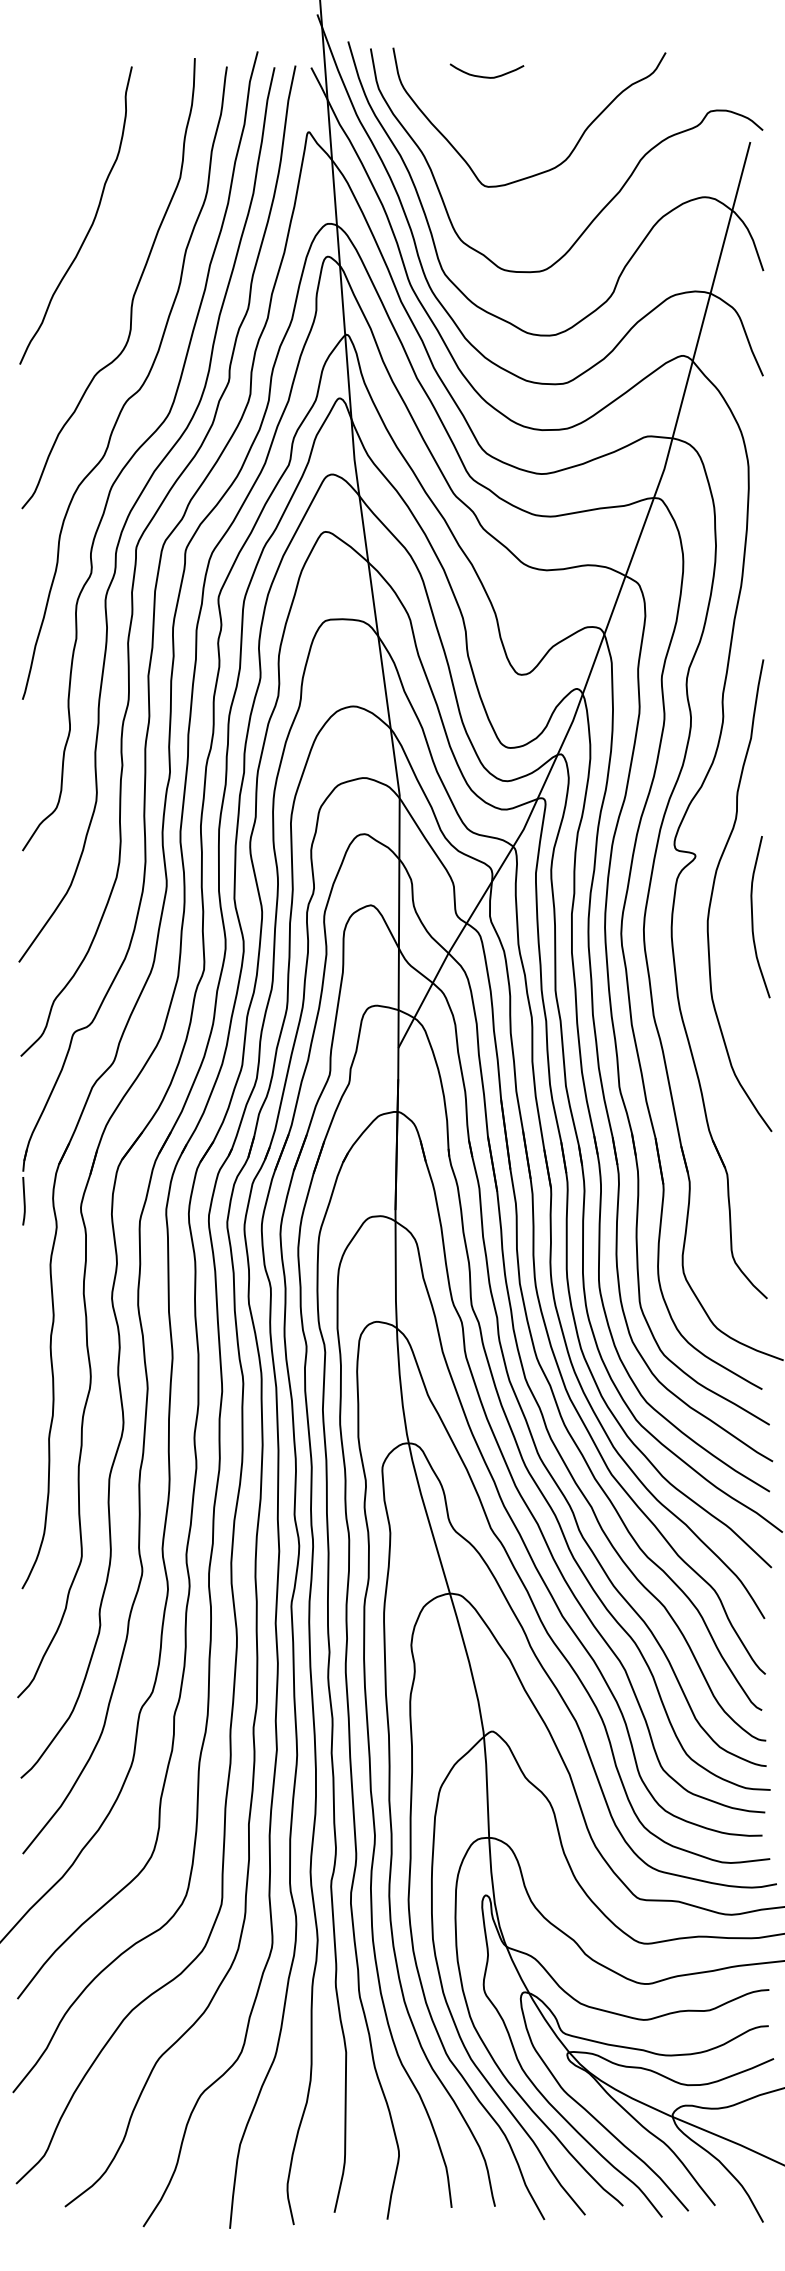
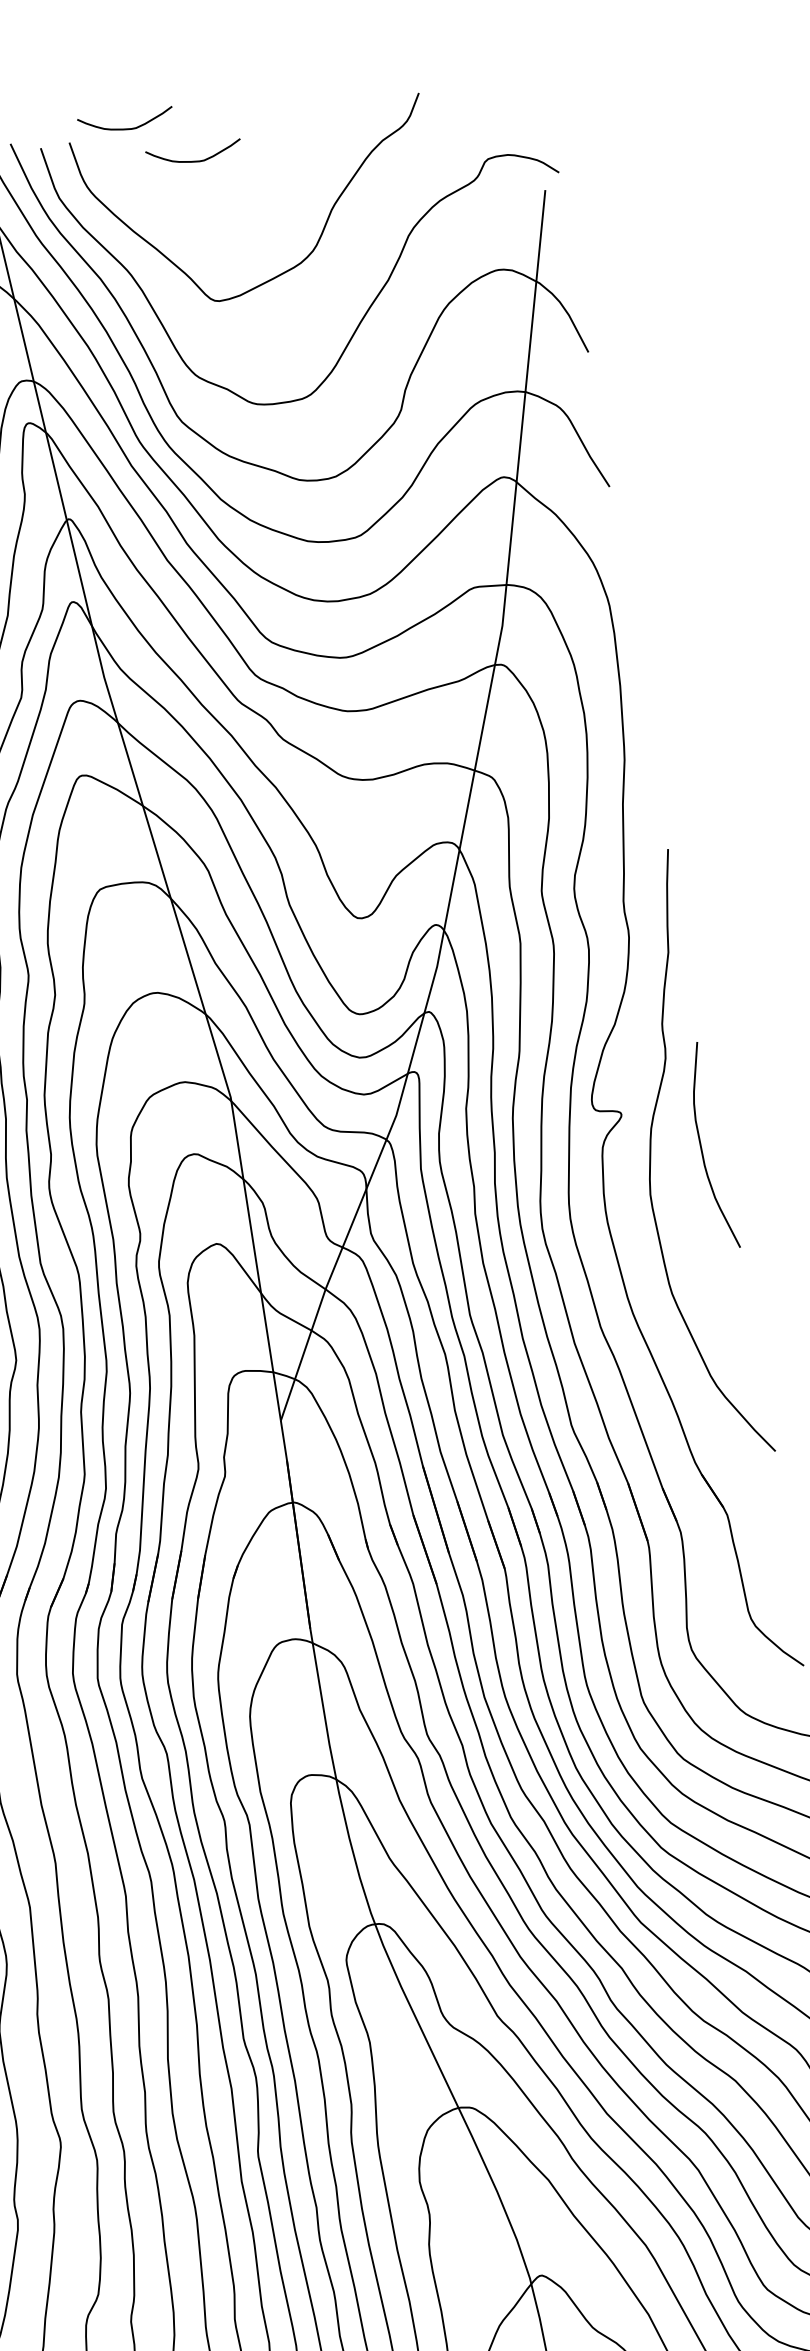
curve: (438, 43) -> (126, 127), added
curve: (753, 917) -> (702, 1147), moved

